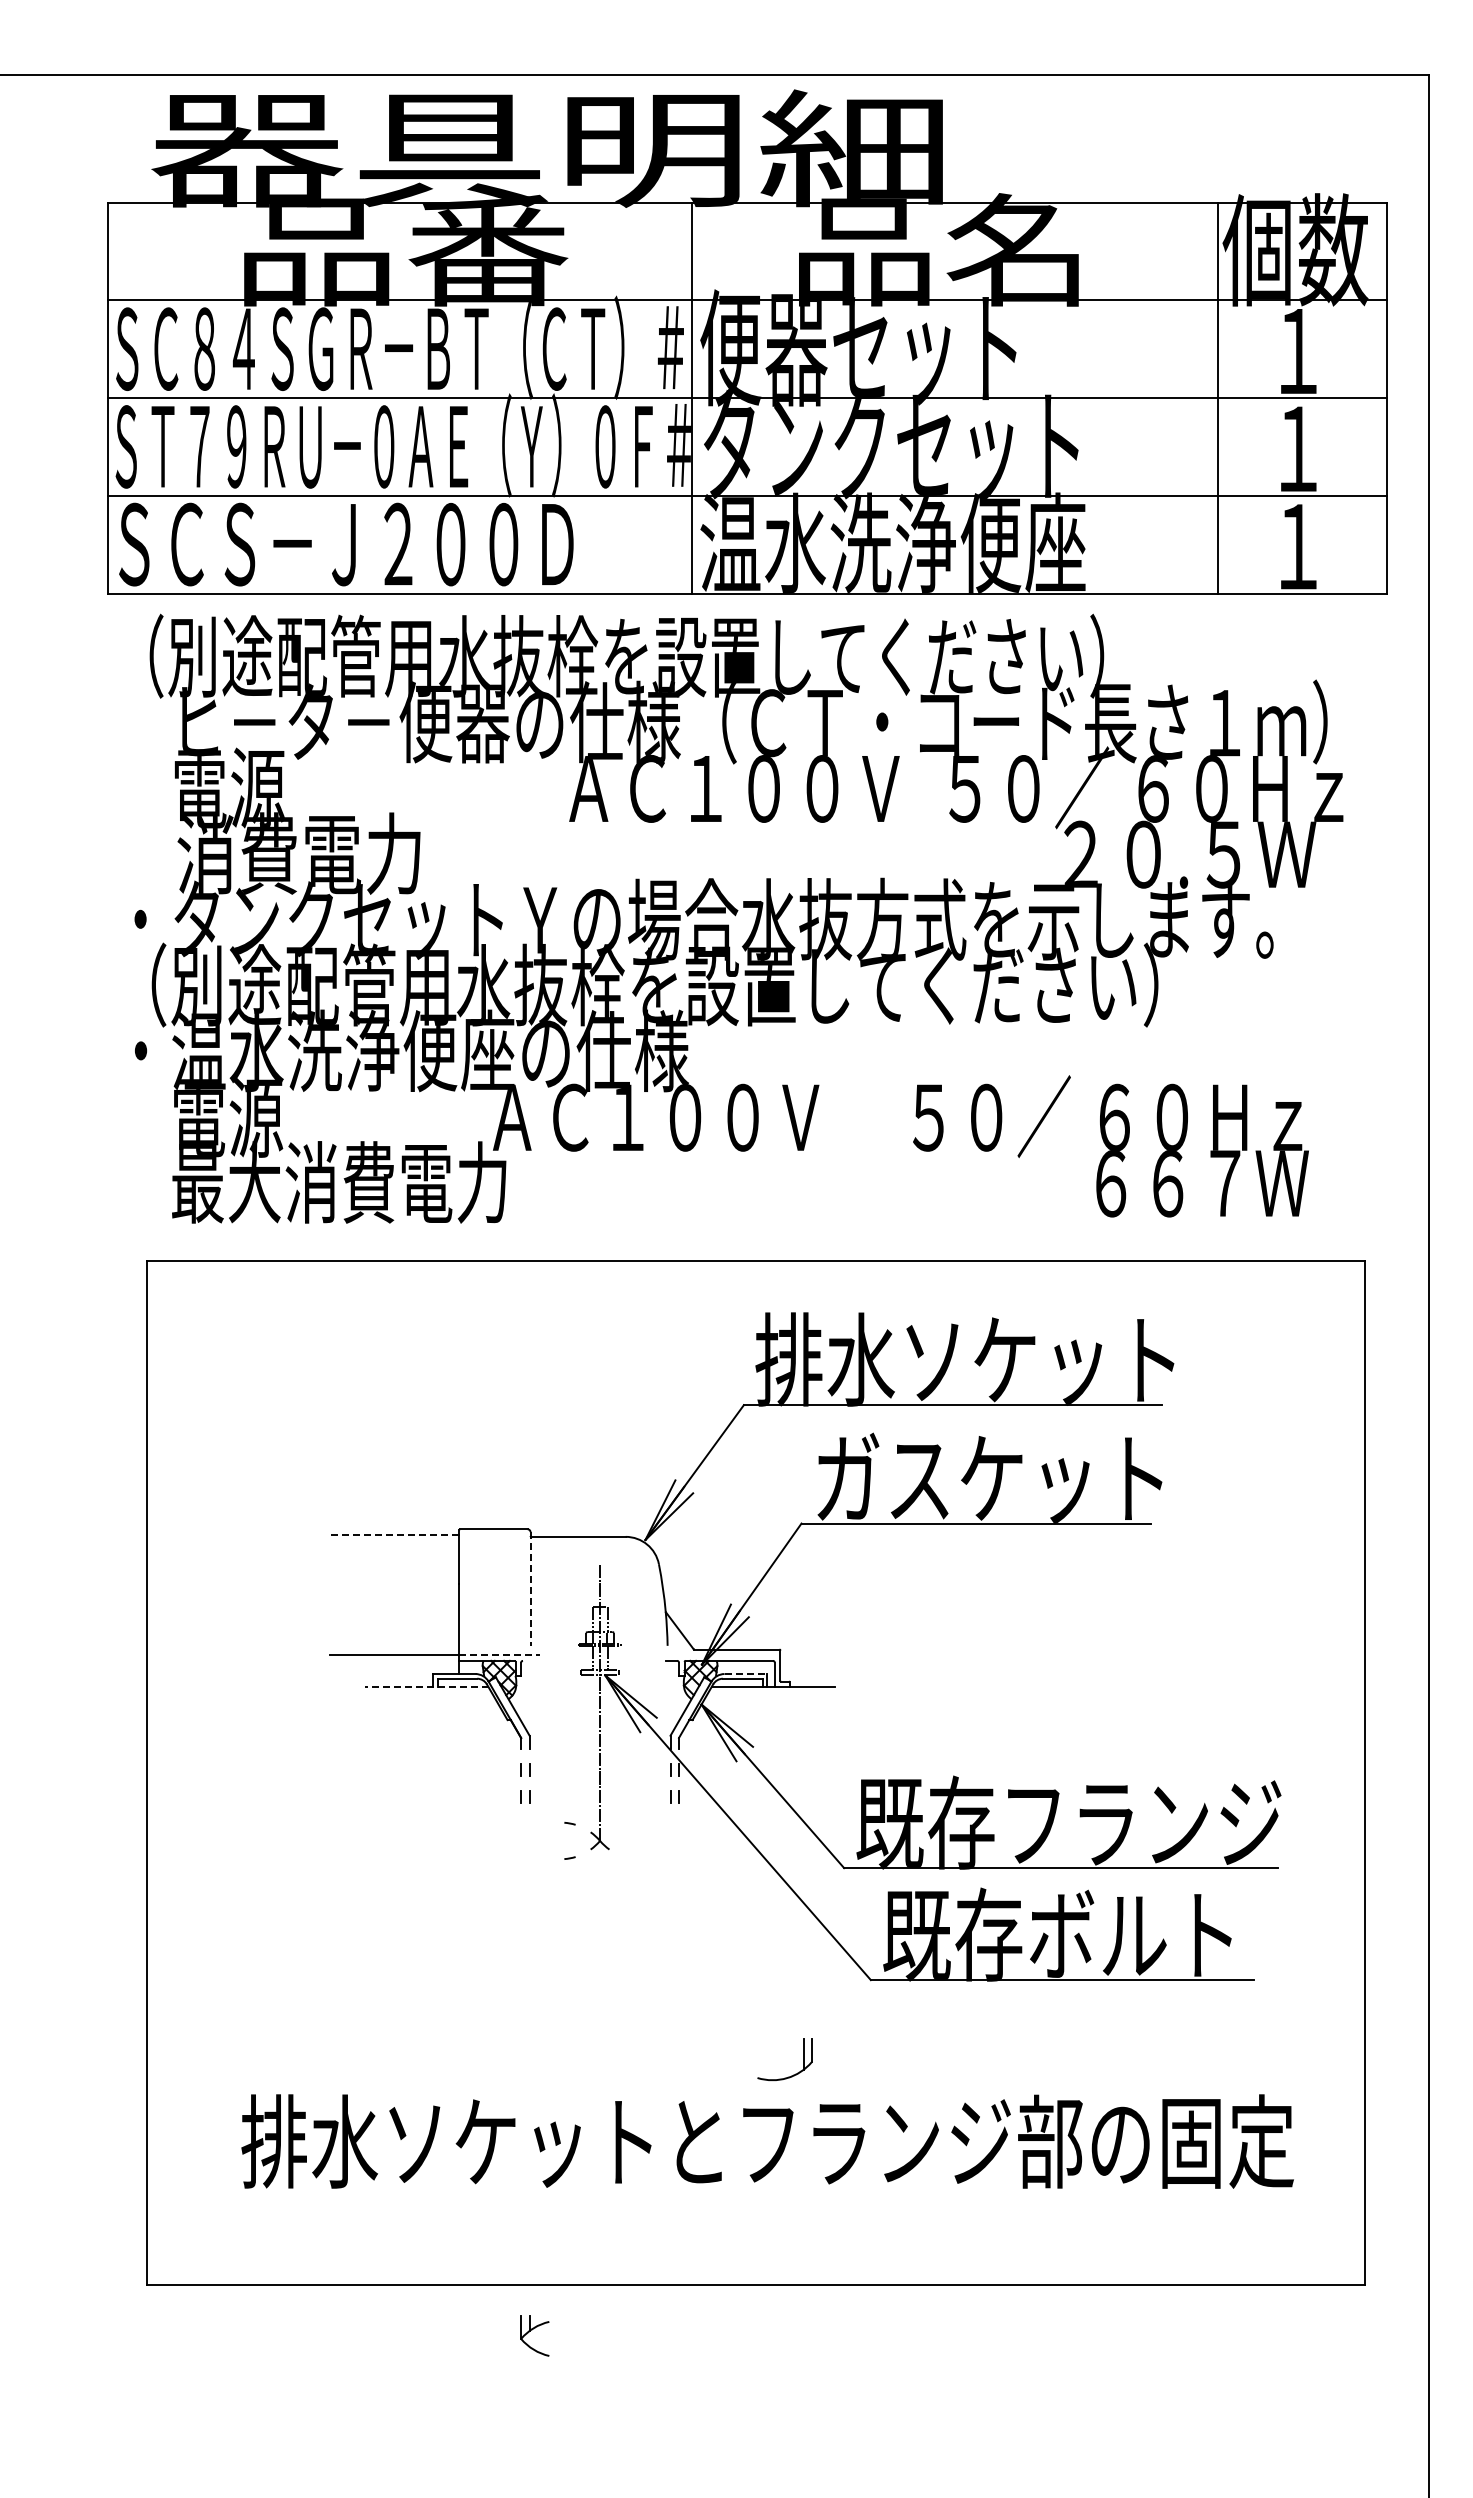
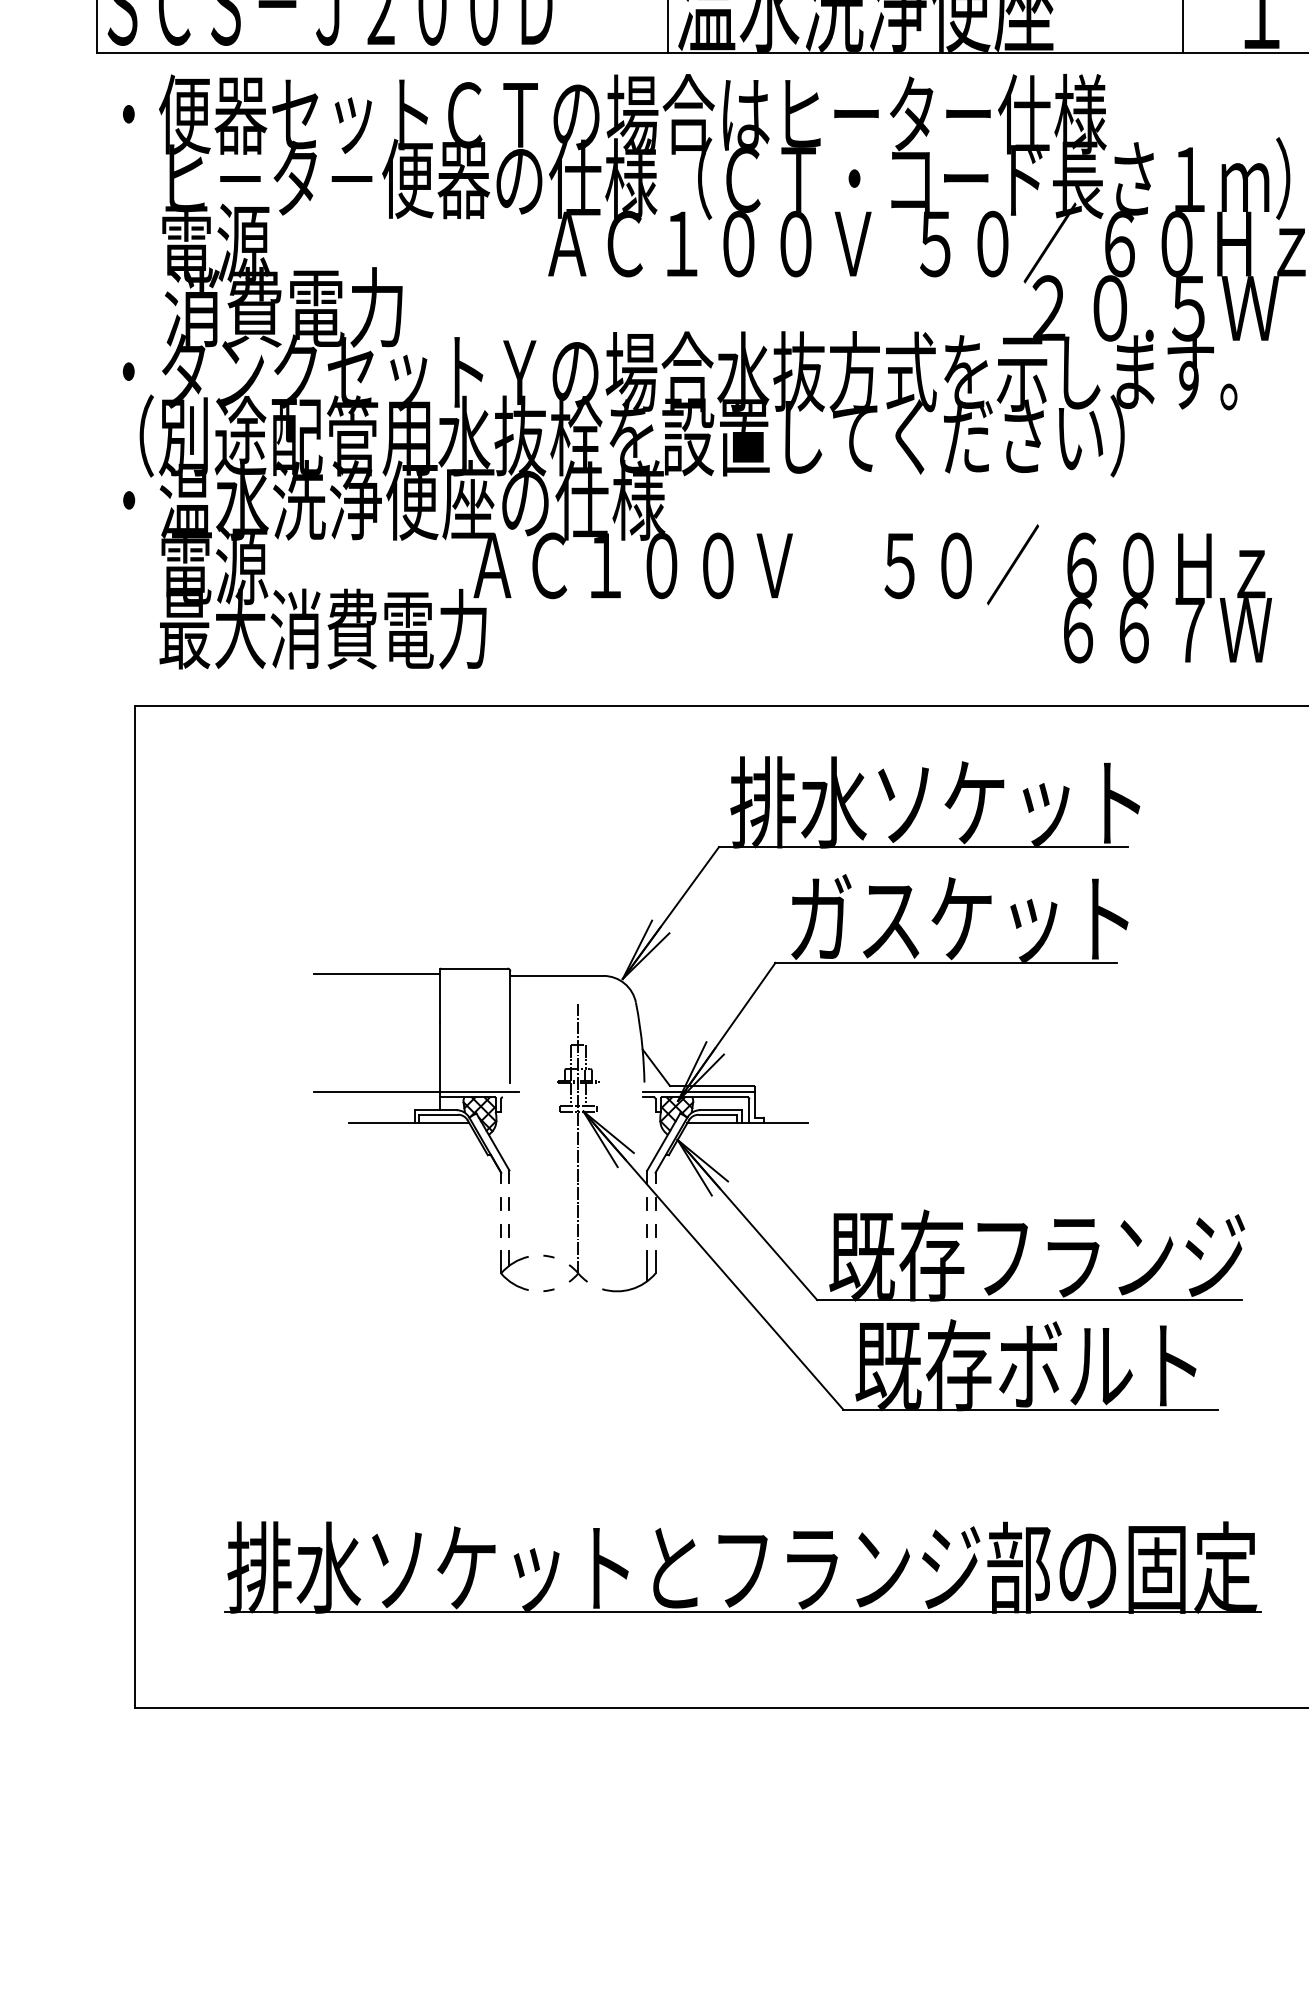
text: (637, 655) -> (614, 113), （別途配管用水抜栓を設置してください） -> ・便器セットＣＴの場合はヒーター仕様
line: (394, 1534) -> (377, 973), dashed -> solid
line: (530, 1589) -> (510, 1027), dashed -> solid
line: (499, 1655) -> (479, 1092), dashed -> solid
line: (722, 1655) -> (698, 1092), added
line: (746, 1674) -> (721, 1110), dashed -> solid
line: (426, 1687) -> (408, 1123), dashed -> solid
part: (791, 2075) -> (635, 1286), moved
line: (768, 2187) -> (743, 1612), added
part: (534, 2335) -> (514, 1270), moved

